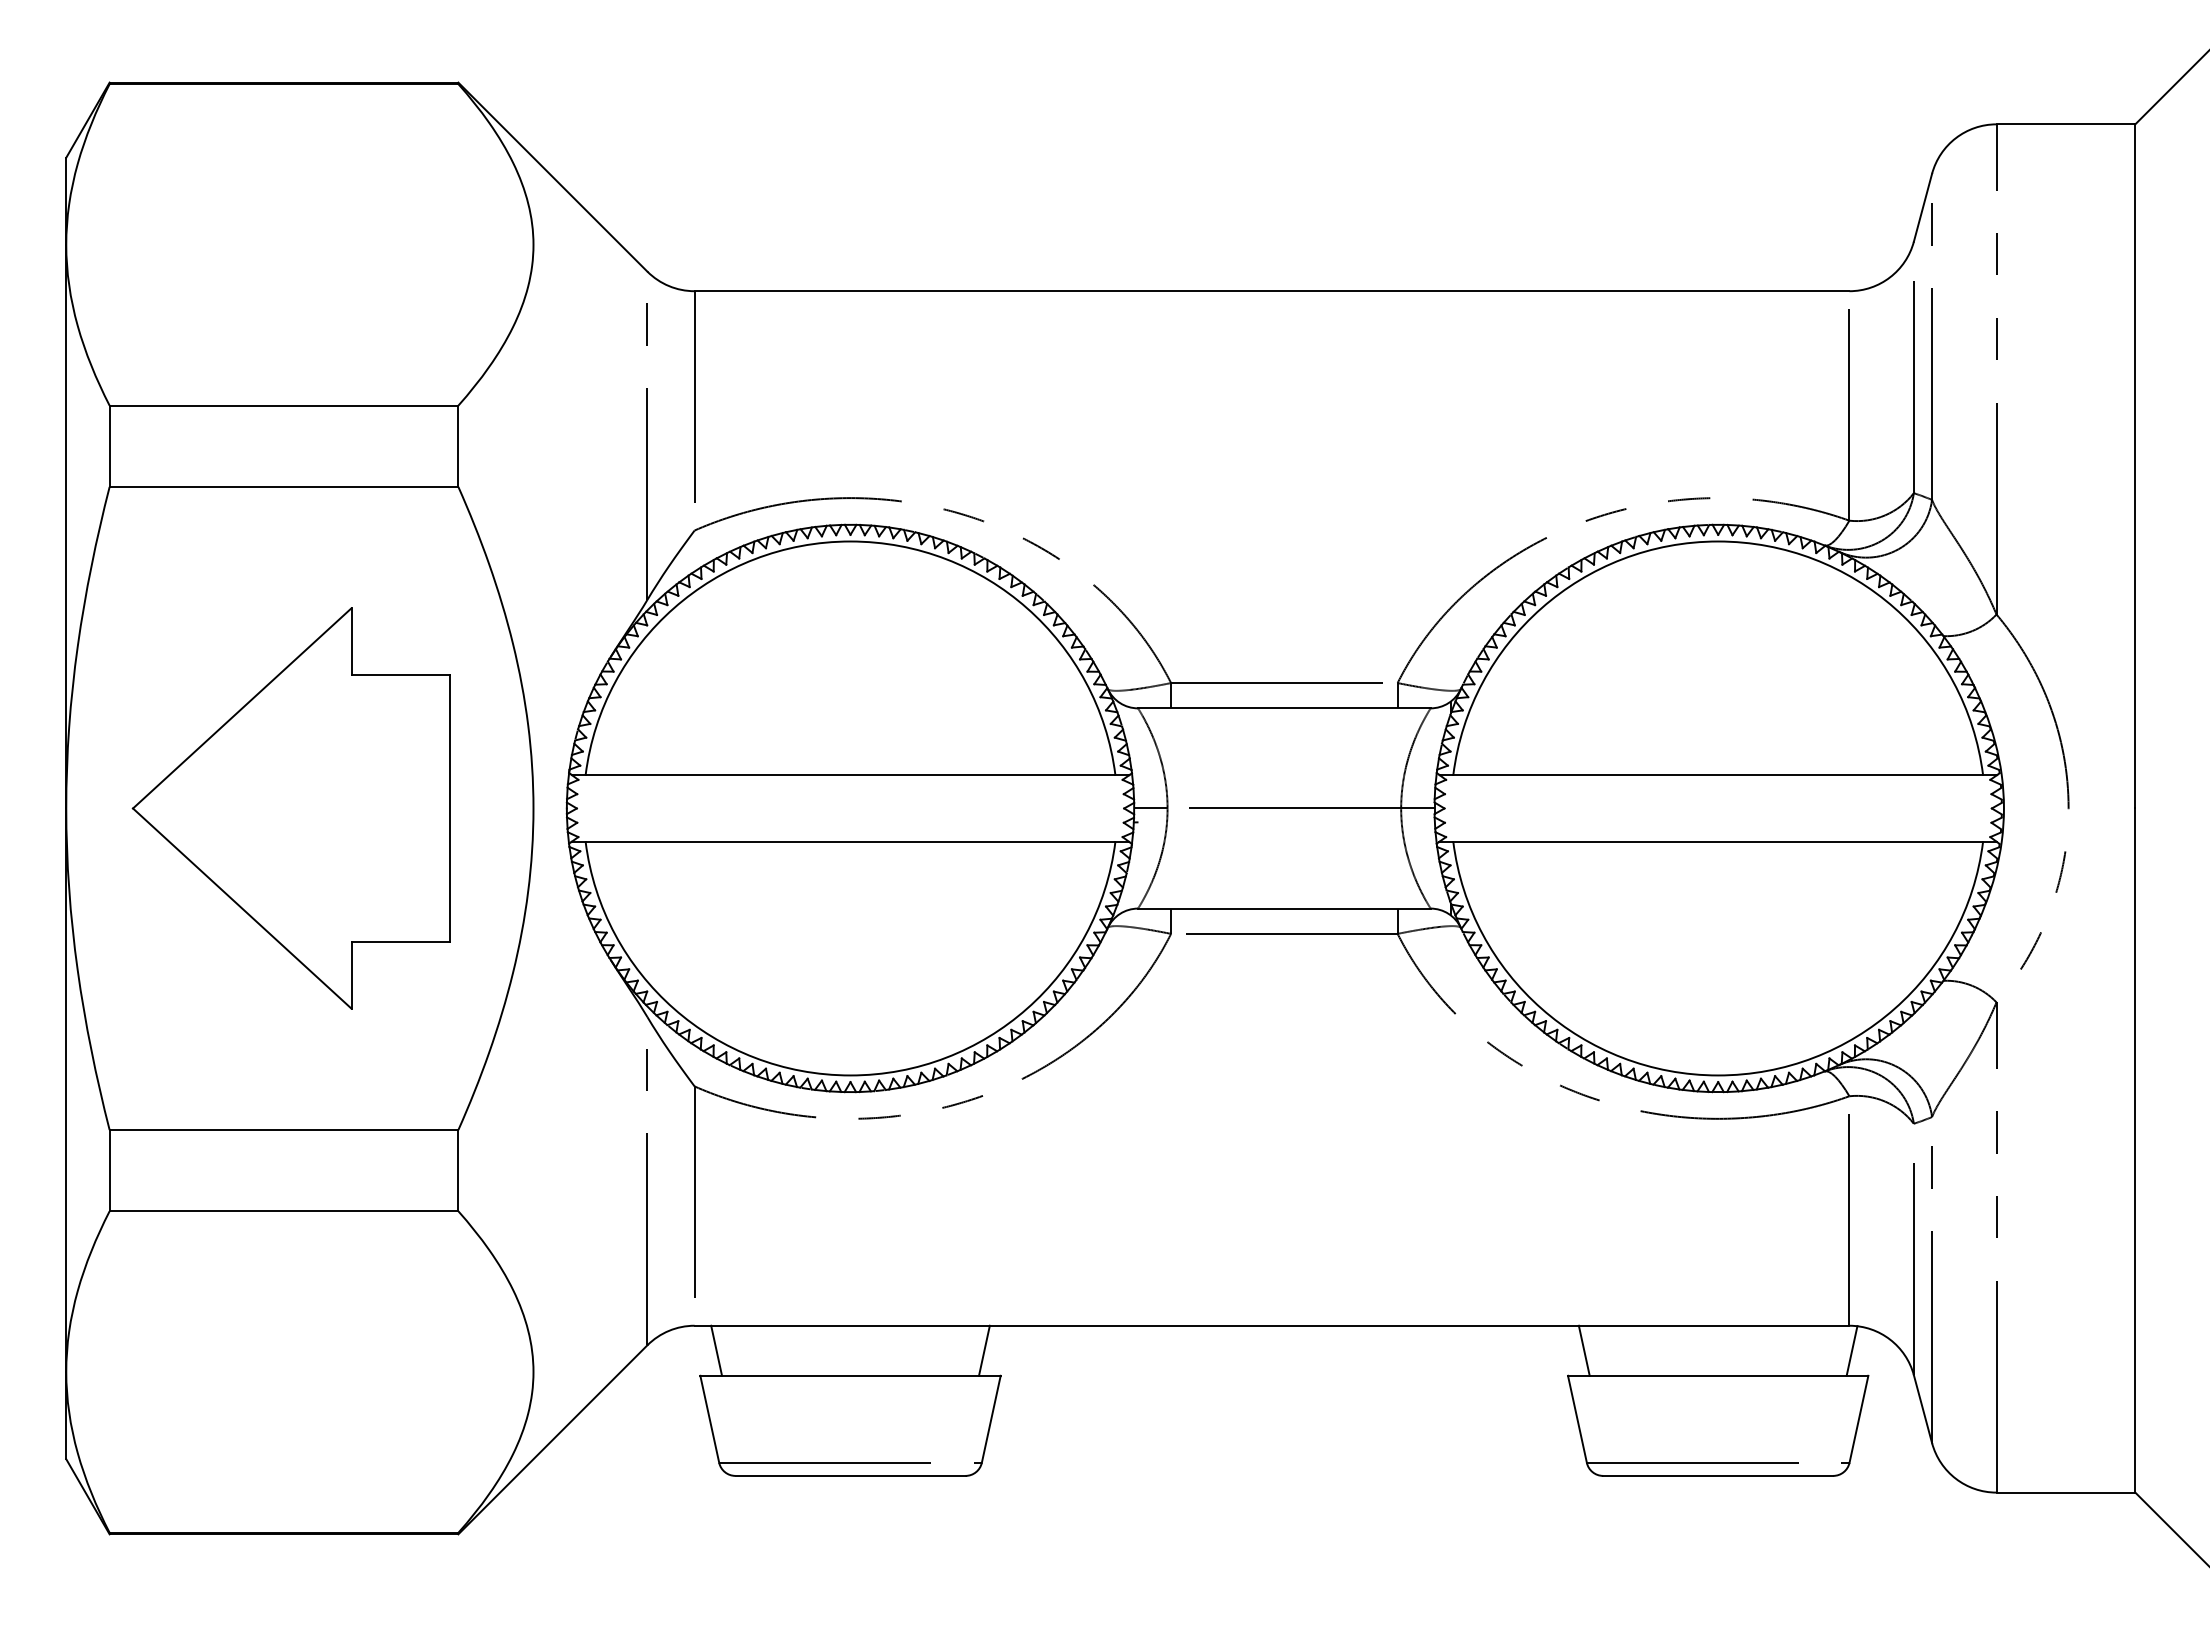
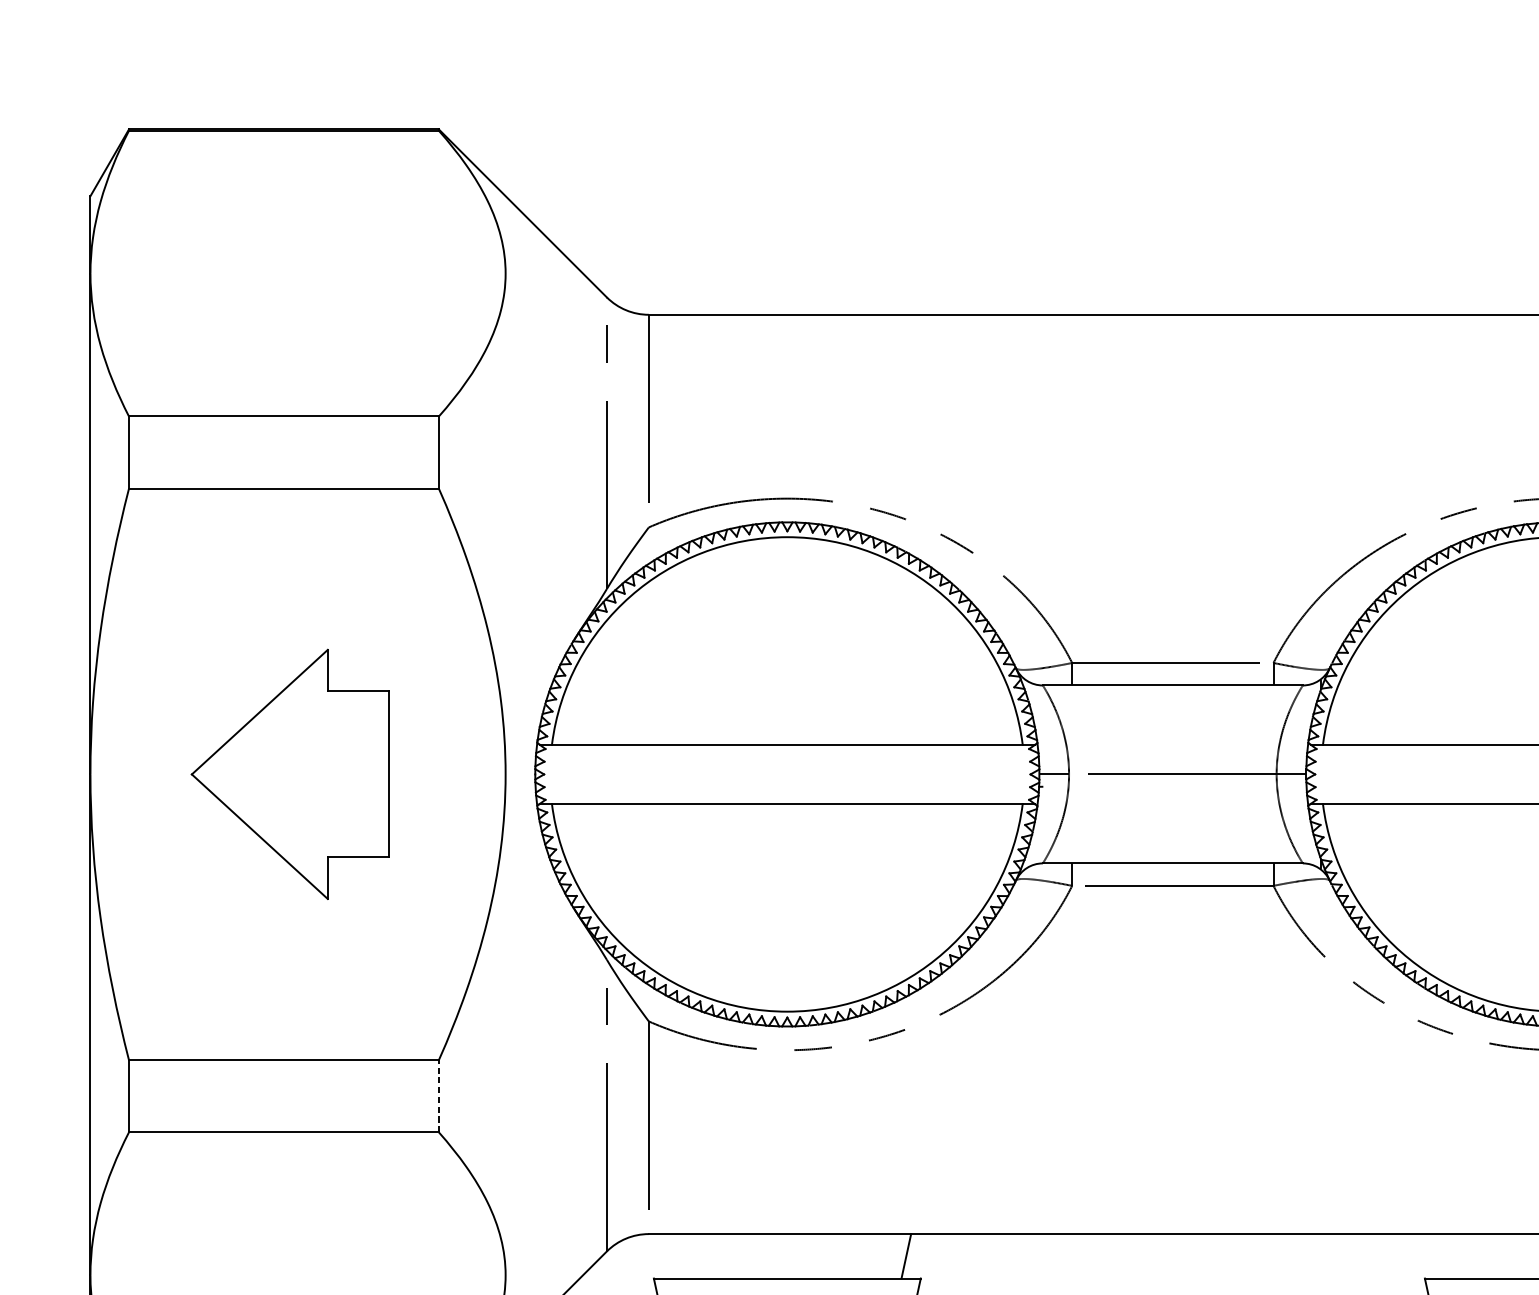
part: (290, 808) -> (289, 774), size x0.7
line: (458, 1170) -> (438, 1096), solid -> dashed
line: (716, 1350) -> (668, 1256), removed
line: (1583, 1350) -> (1438, 1256), removed

